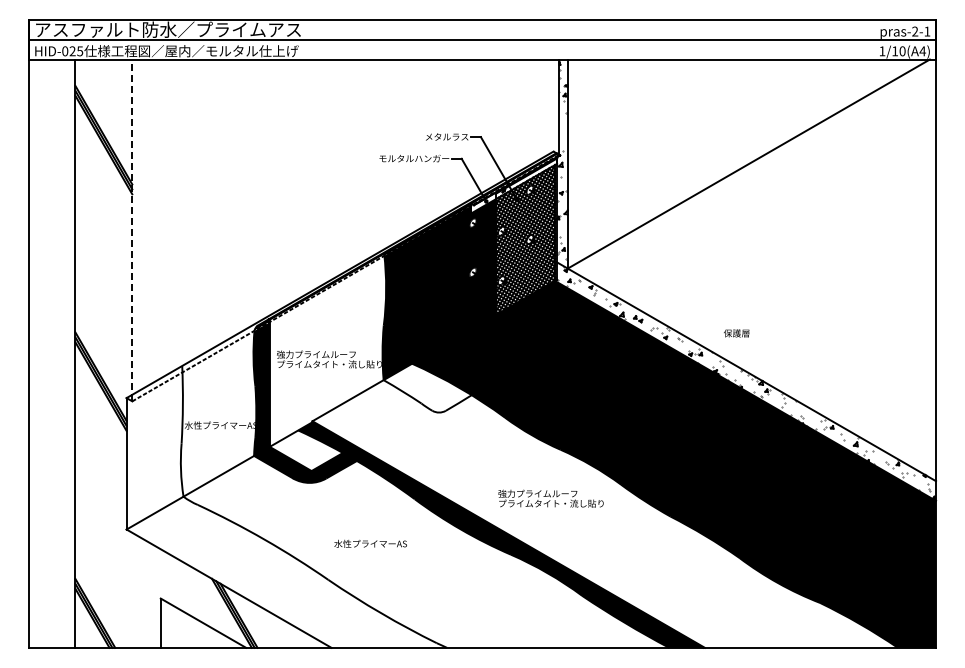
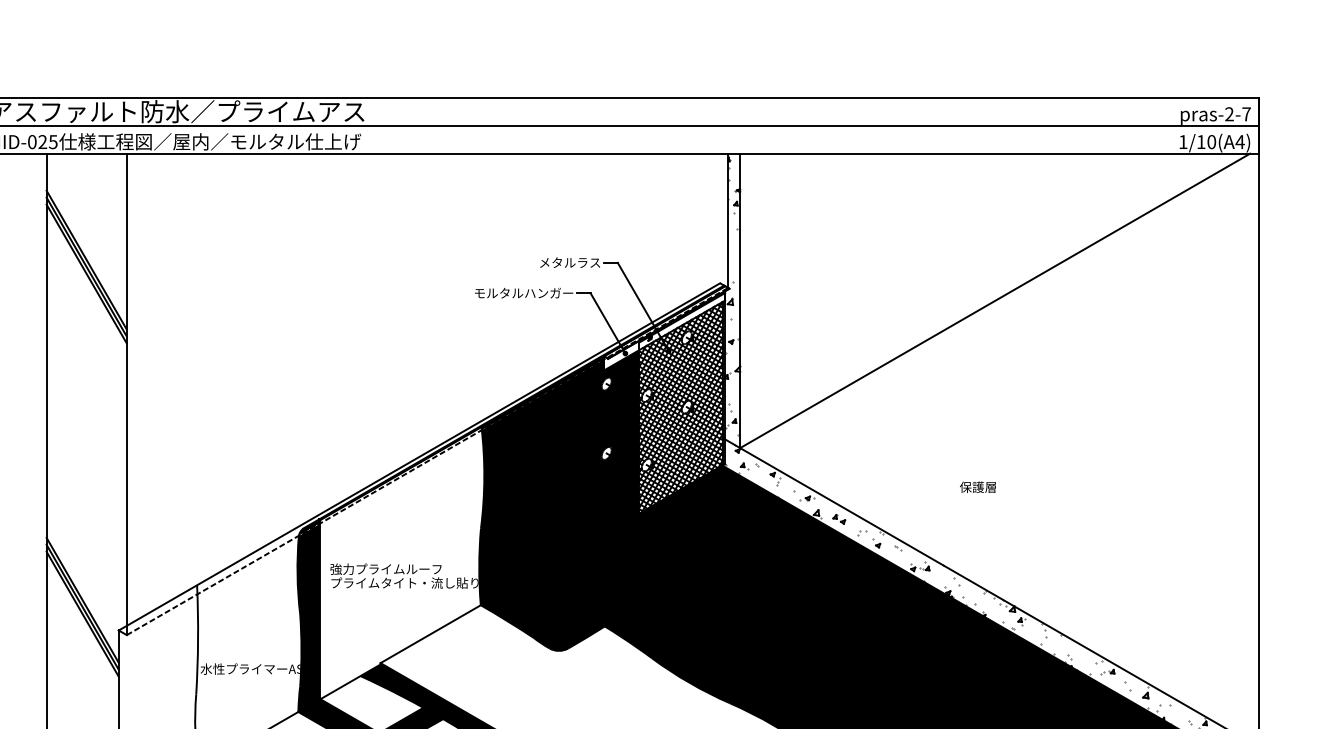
text: (927, 31) -> (1246, 114), pras-2-1 -> pras-2-7
line: (132, 230) -> (127, 394), dashed -> solid
text: (736, 333) -> (977, 487), moved
fill: (427, 387) -> (542, 615), added

